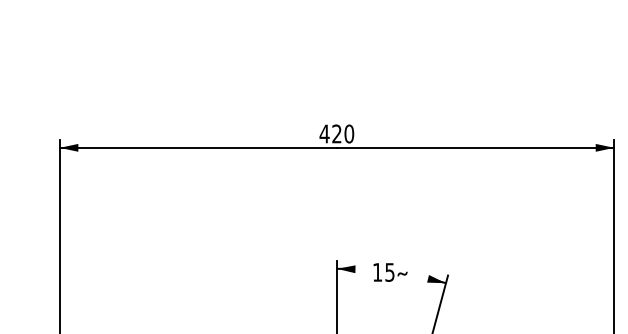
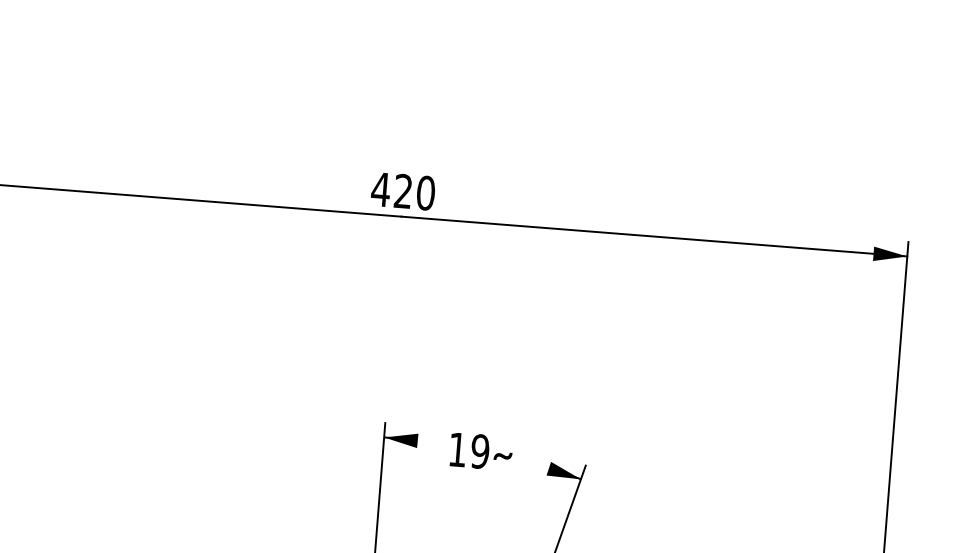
text: (389, 272) -> (479, 451), 15 -> 19

